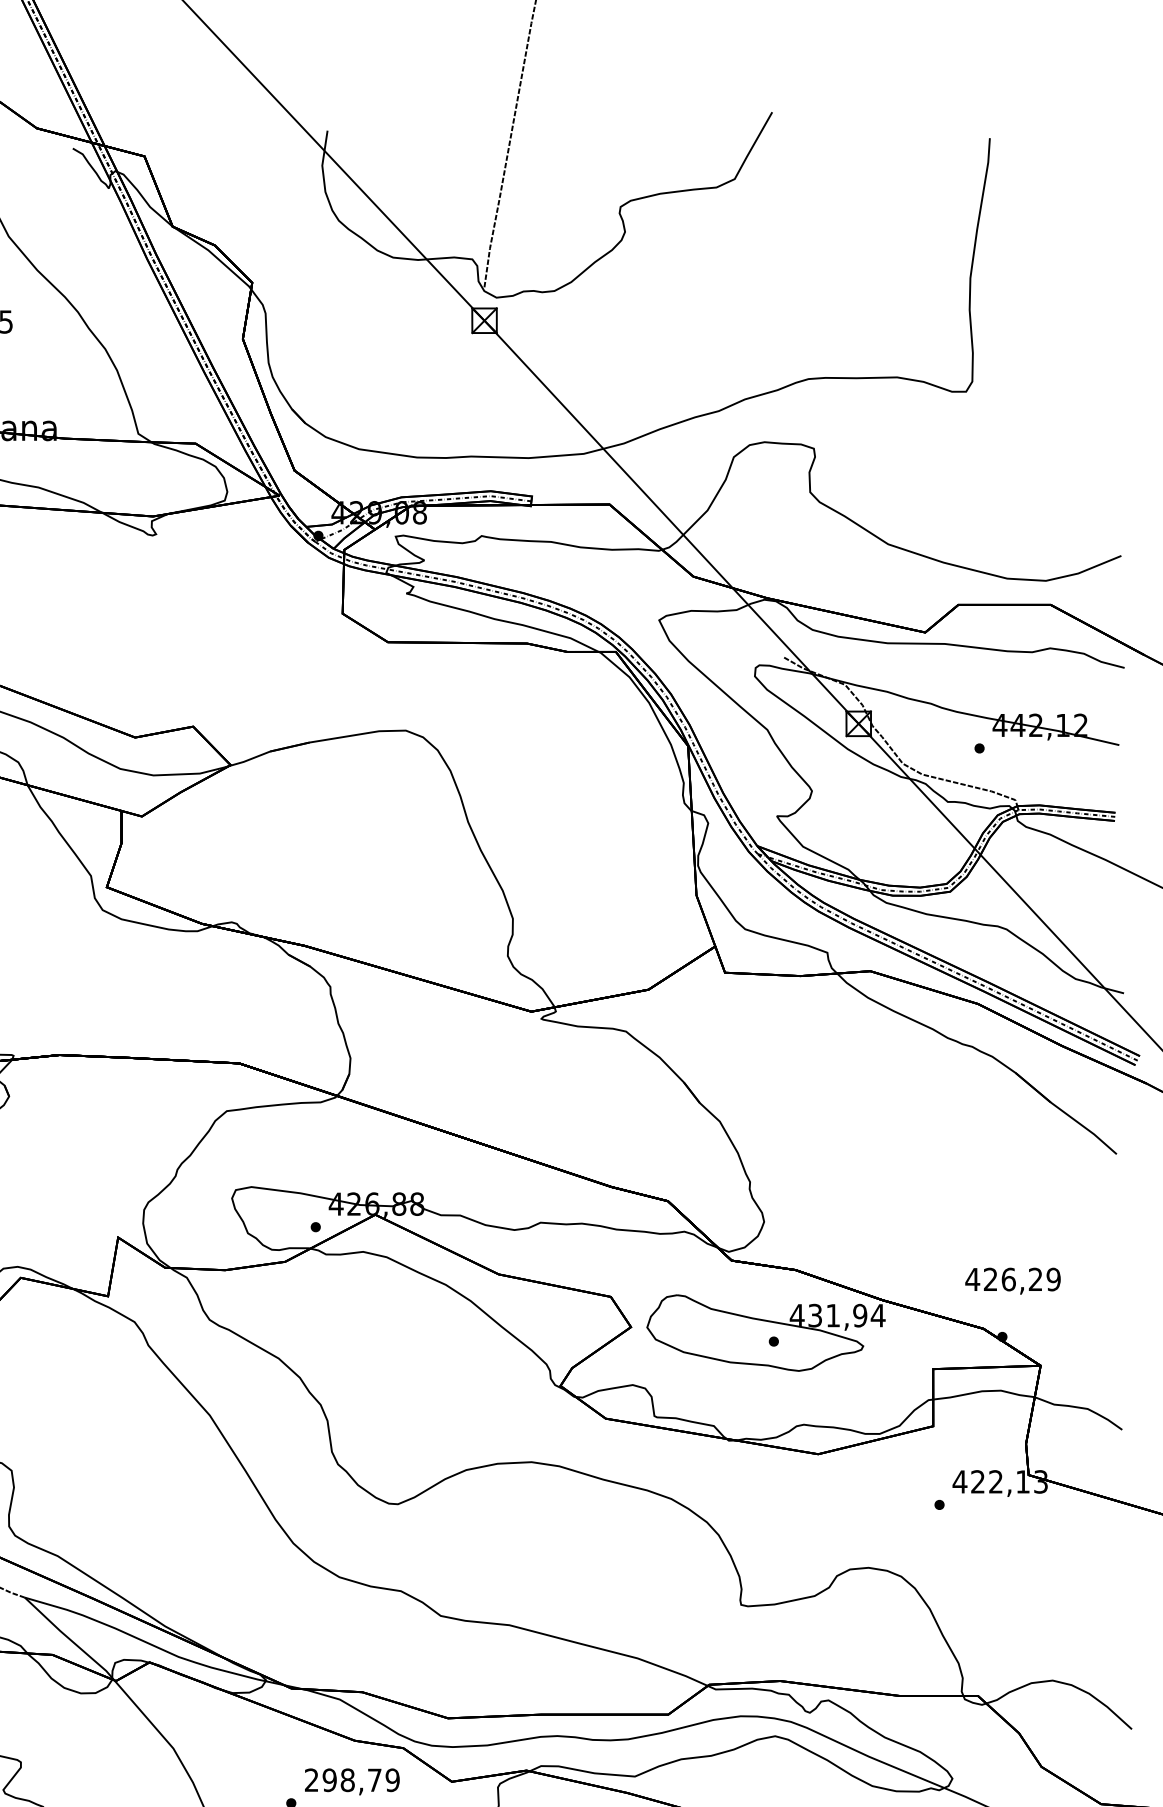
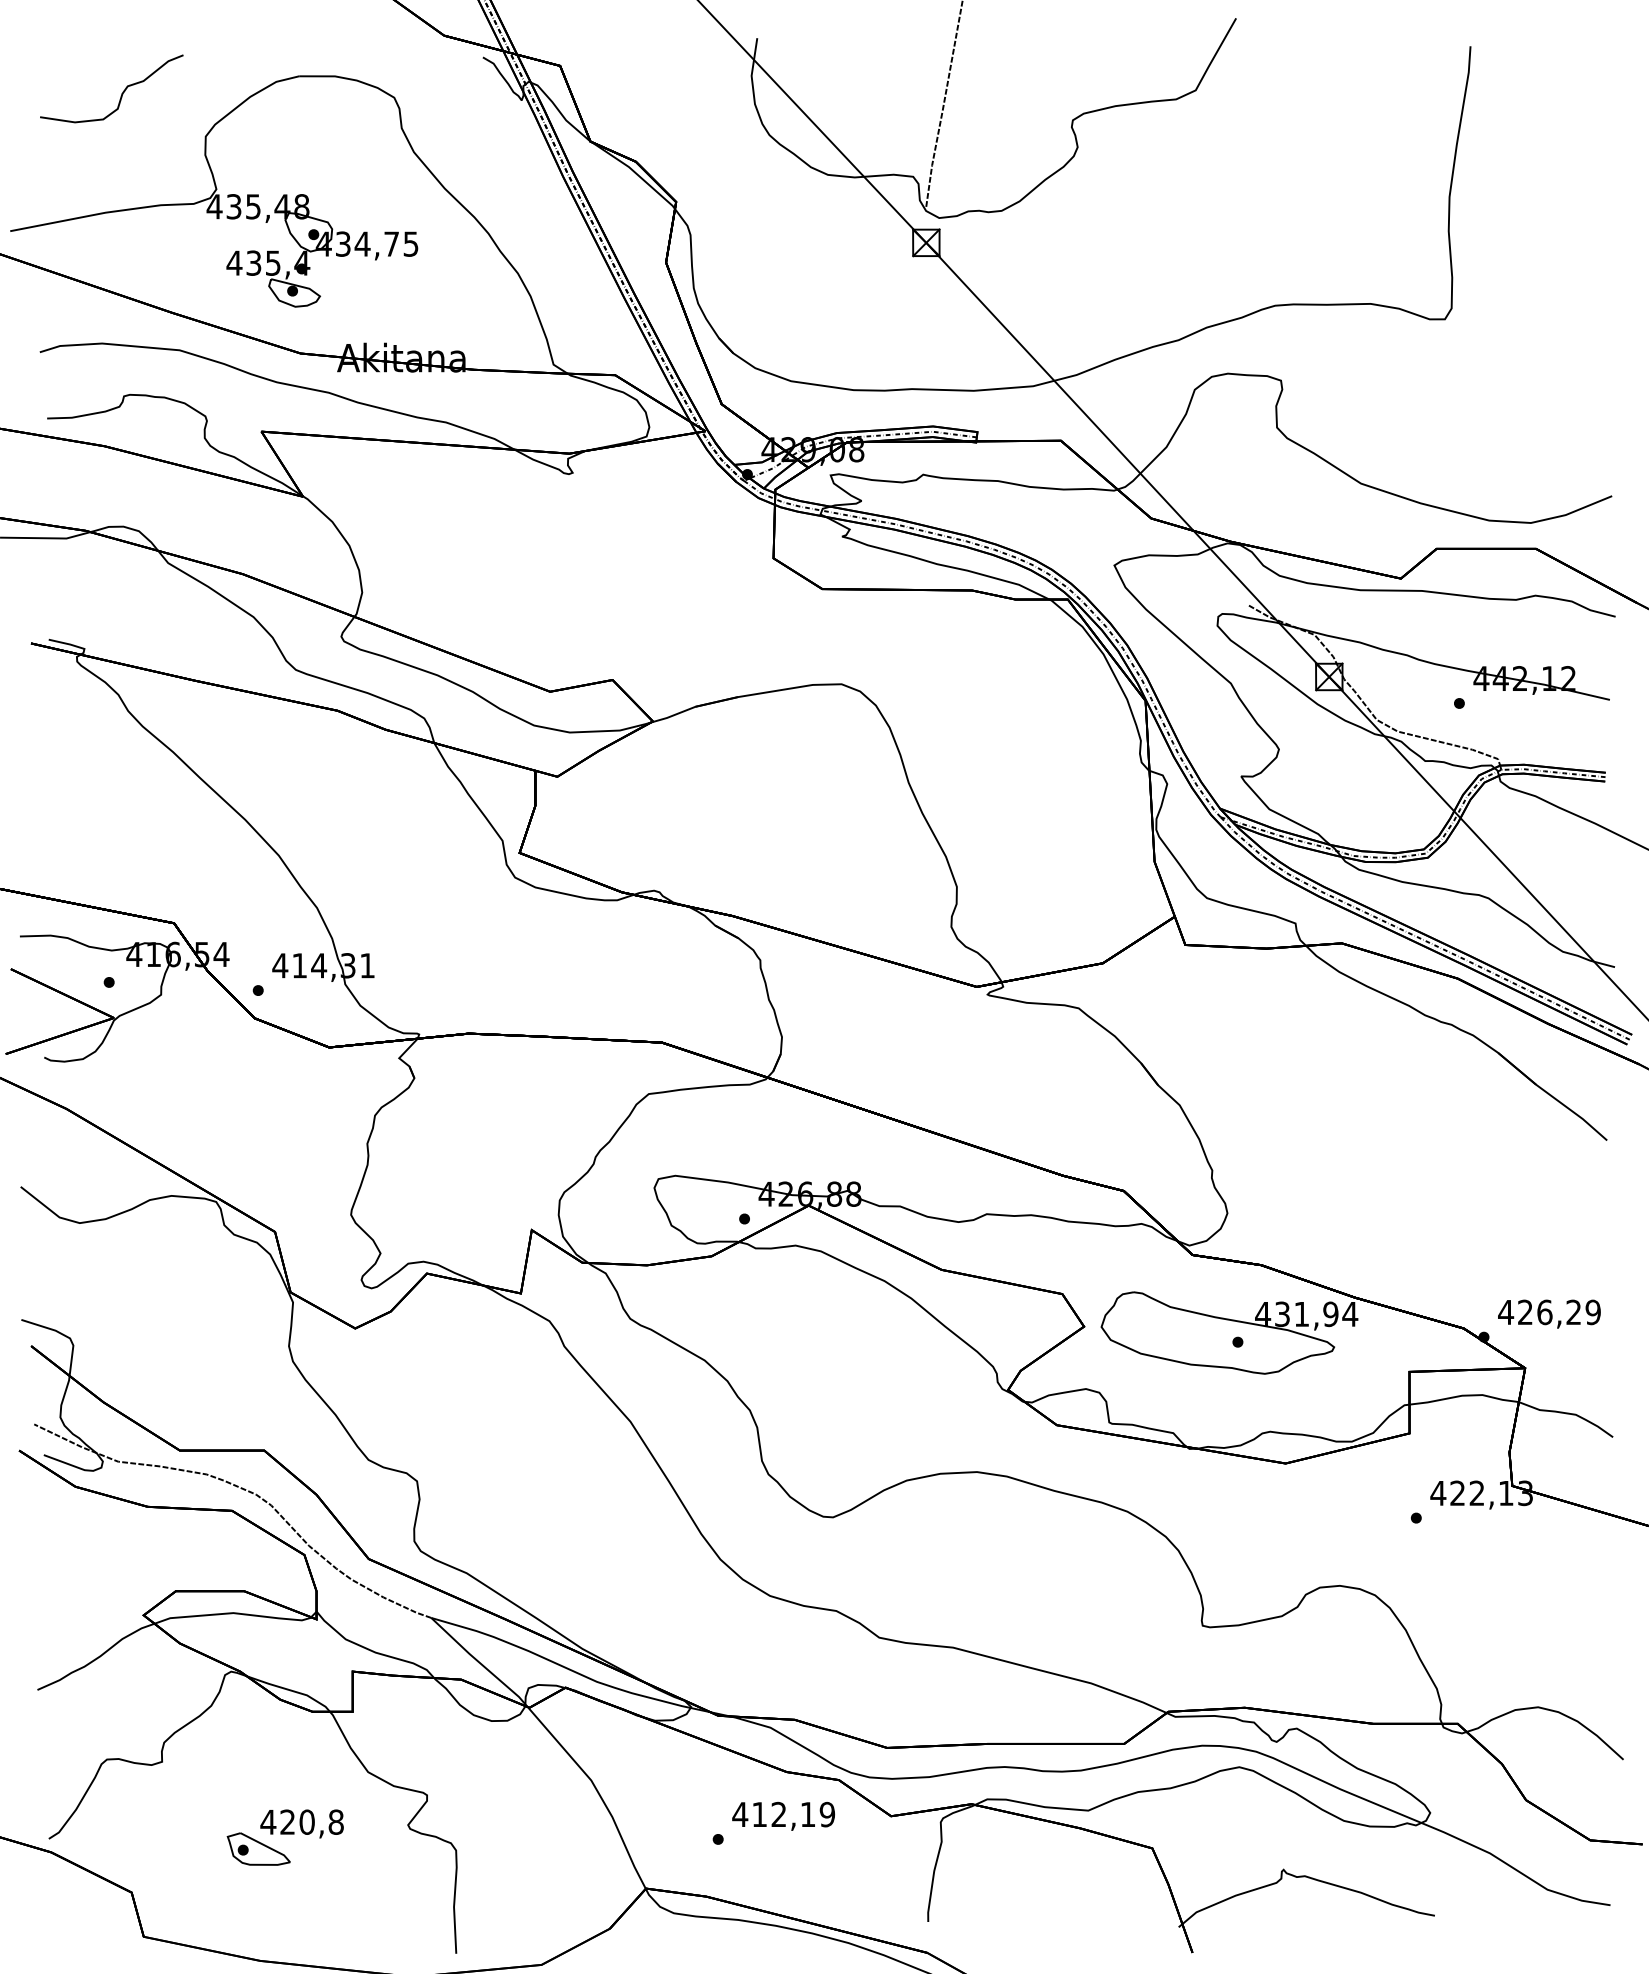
text: (1013, 1280) -> (1549, 1313), moved
text: (342, 1780) -> (773, 1814), 298,79 -> 412,19

